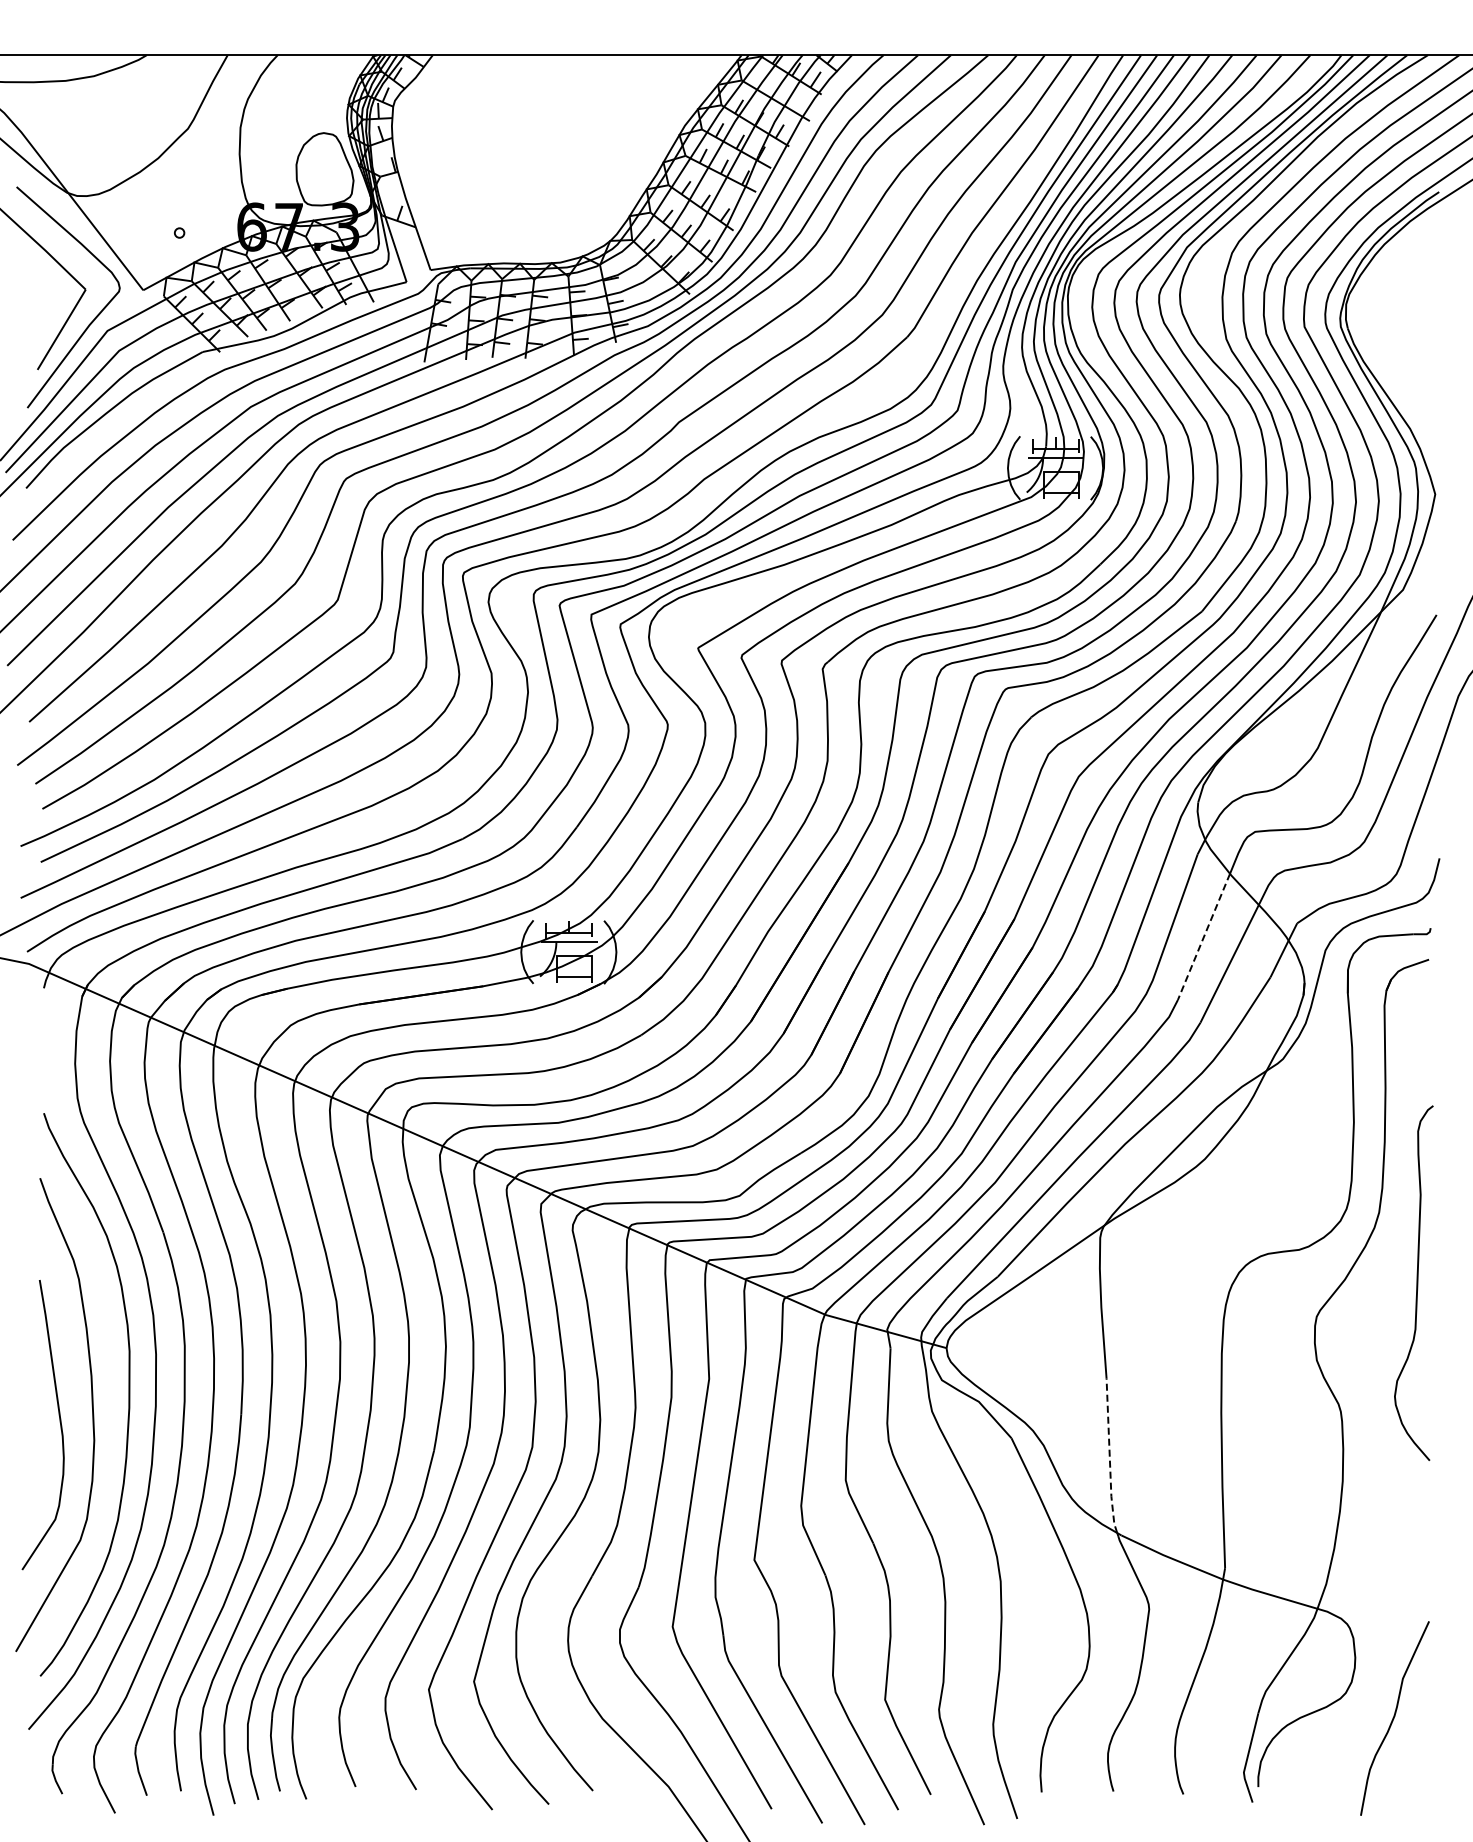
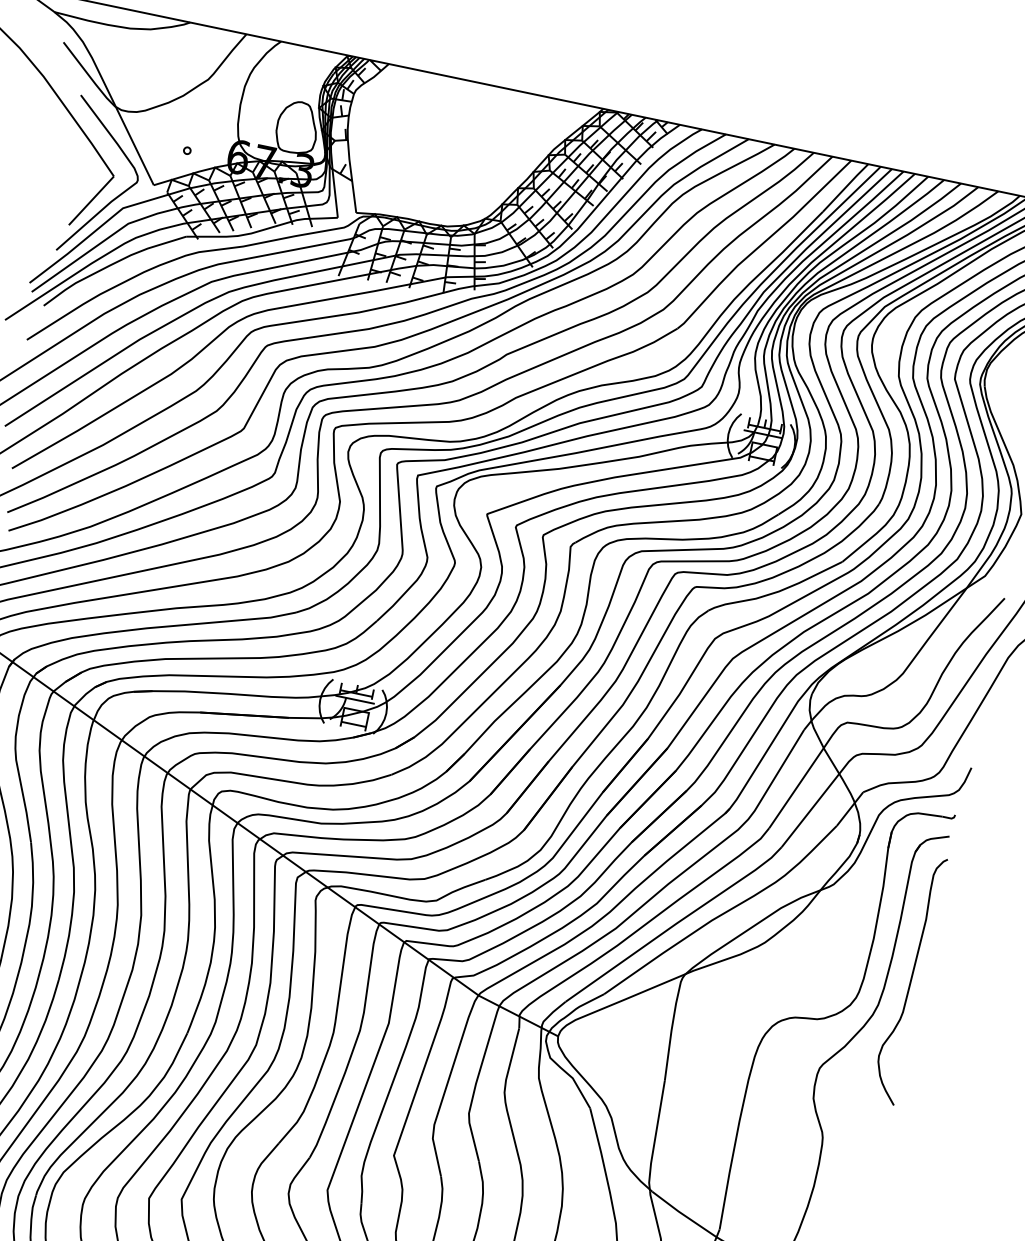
line: (1203, 937) -> (796, 788), dashed -> solid
curve: (1416, 1282) -> (910, 979), moved
line: (1109, 1457) -> (655, 1135), dashed -> solid

